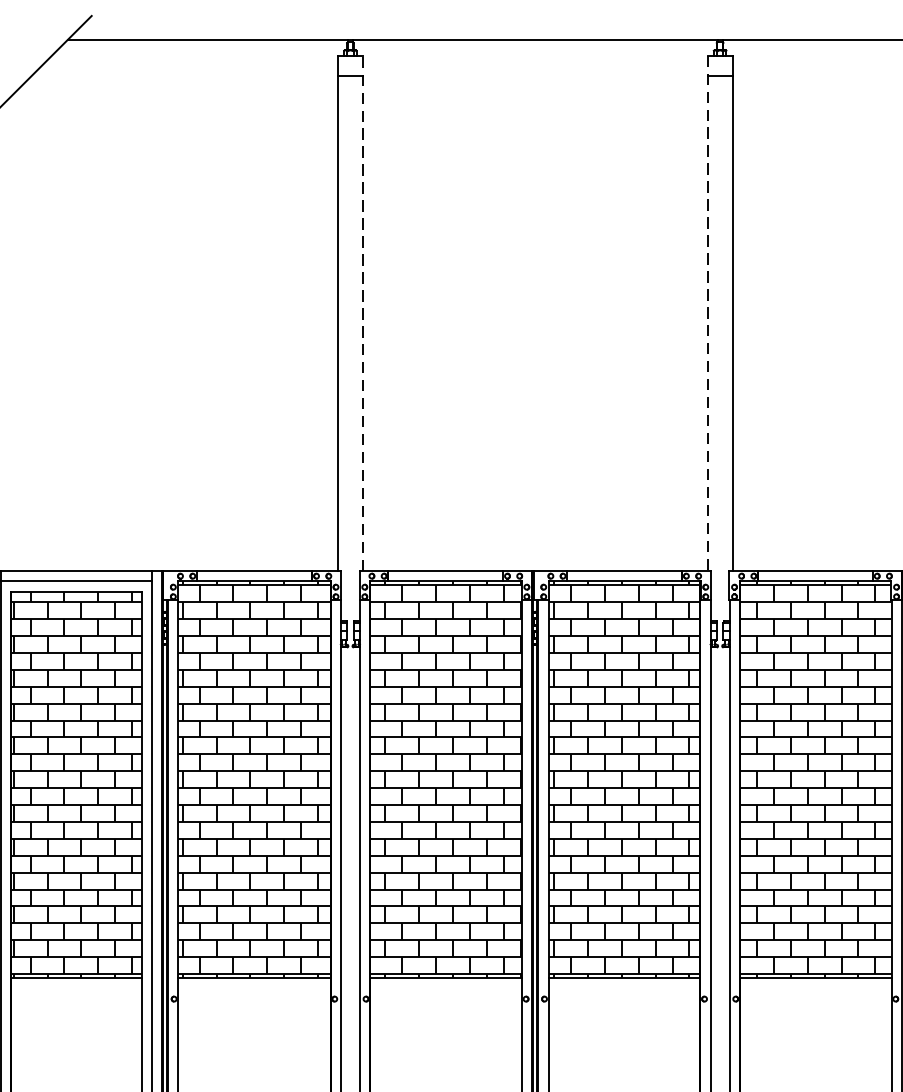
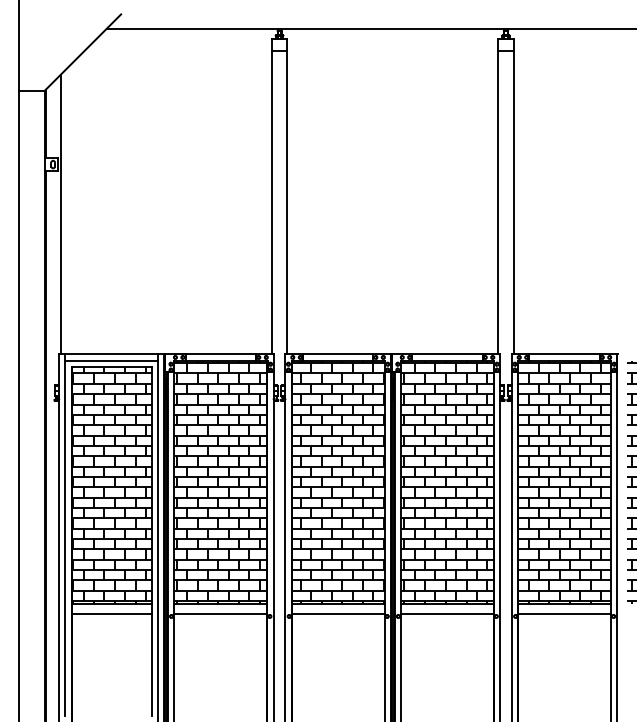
line: (363, 313) -> (287, 196), dashed -> solid
line: (707, 313) -> (498, 196), dashed -> solid
line: (75, 994) -> (111, 613), added
line: (253, 994) -> (220, 613), added
line: (445, 994) -> (337, 613), added
line: (623, 994) -> (446, 613), added
line: (815, 994) -> (564, 613), added

